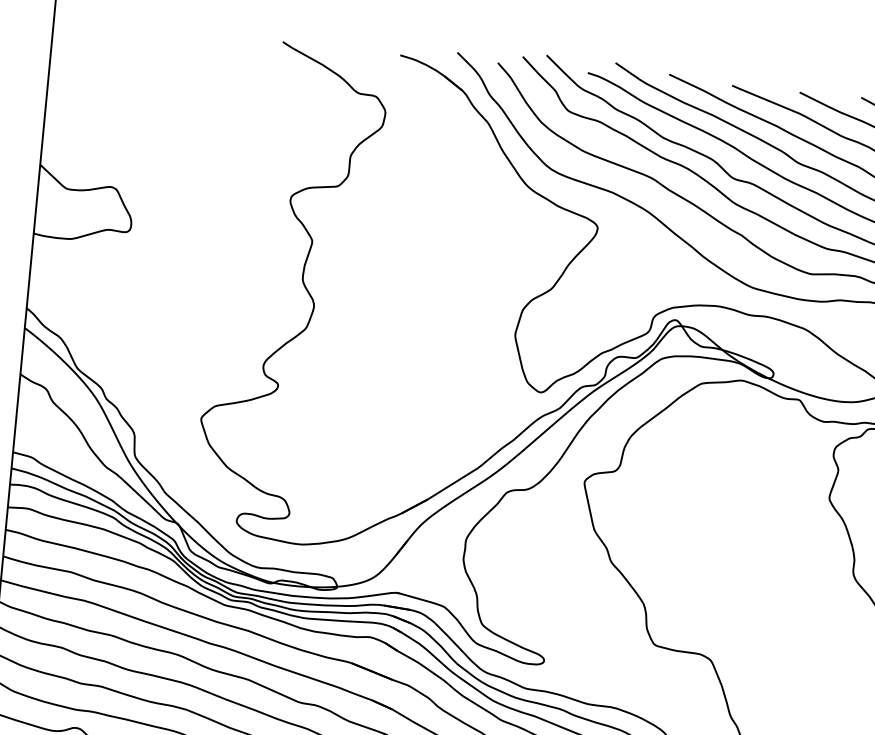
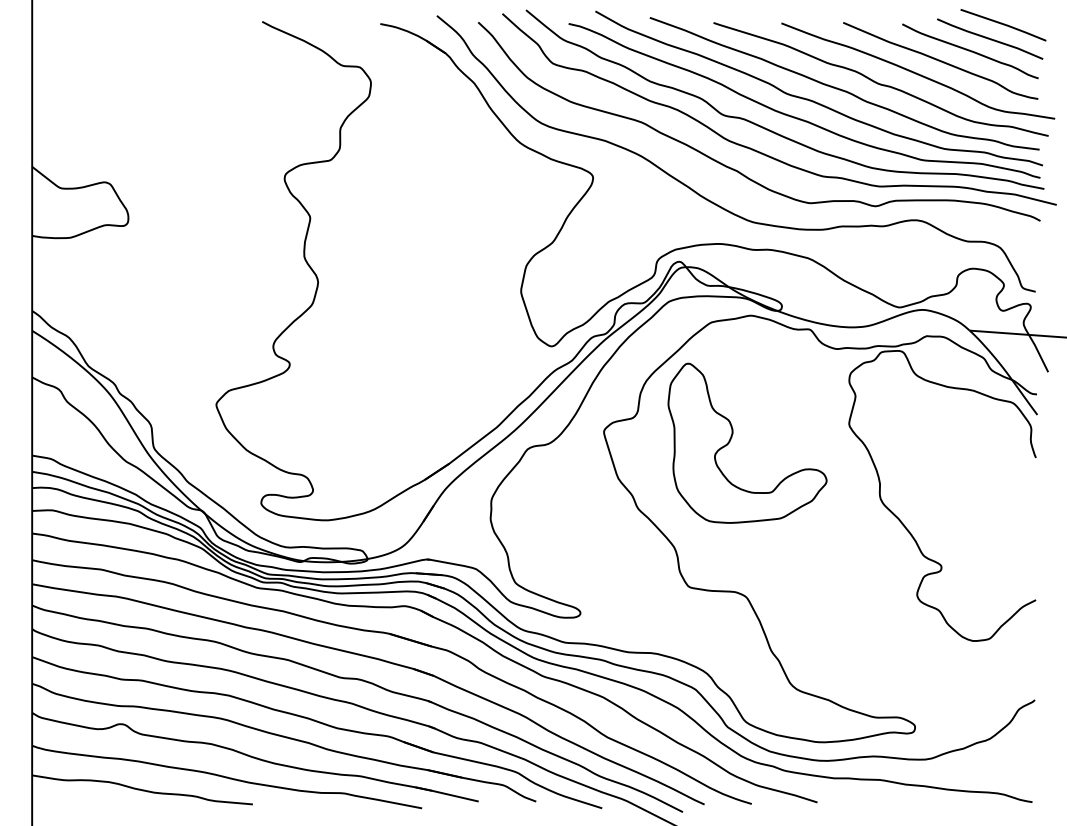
part: (711, 500) -> (732, 437), added

